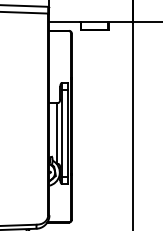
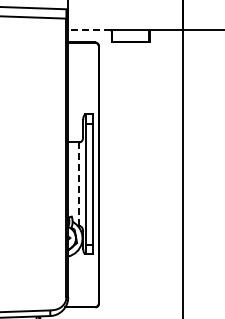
line: (64, 22) -> (88, 30), solid -> dashed
line: (56, 133) -> (78, 184), solid -> dashed

